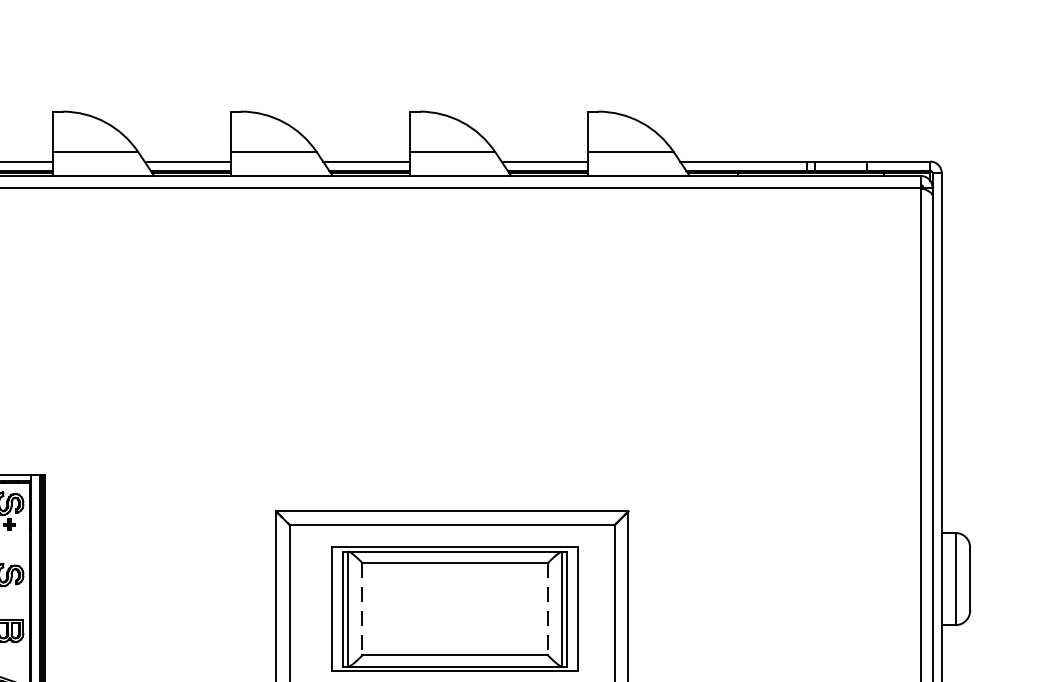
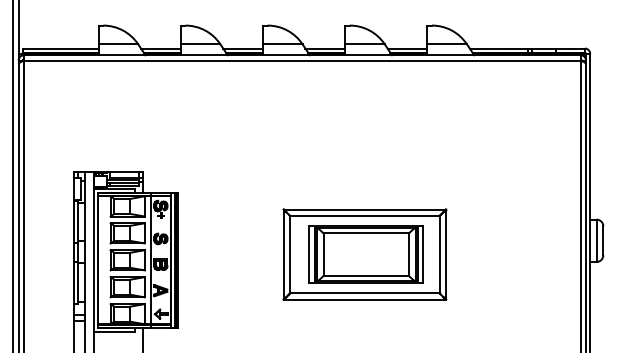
line: (362, 611) -> (323, 255), dashed -> solid
line: (546, 611) -> (408, 255), dashed -> solid

